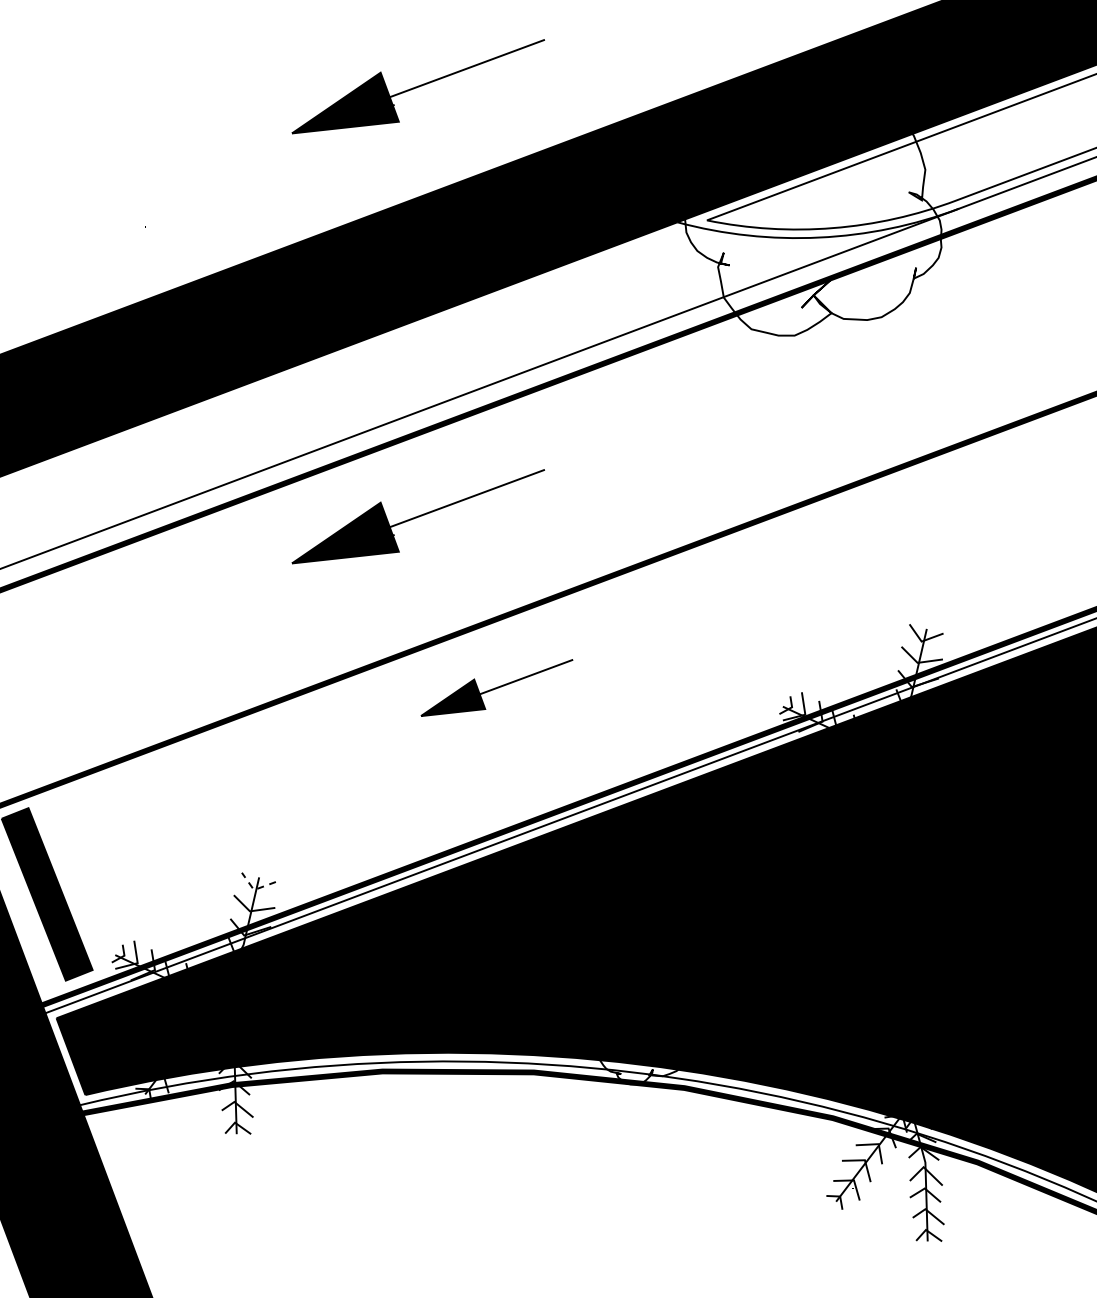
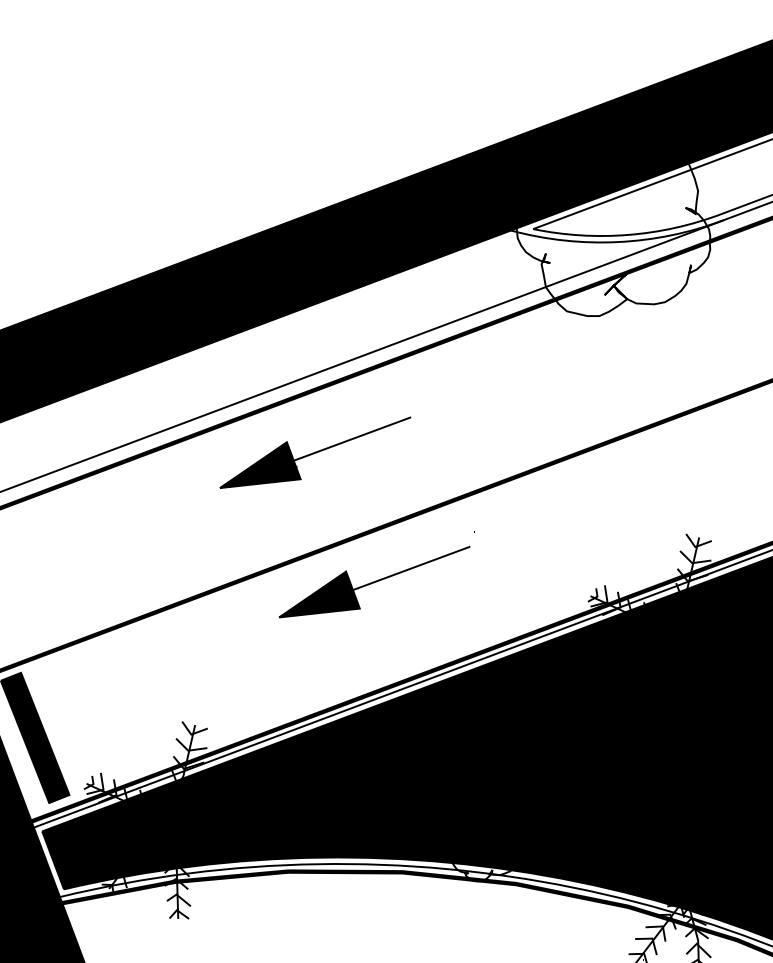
part: (417, 86) -> (314, 128), removed
part: (496, 687) -> (374, 581), size x1.67
line: (254, 890) -> (191, 734), dashed -> solid

